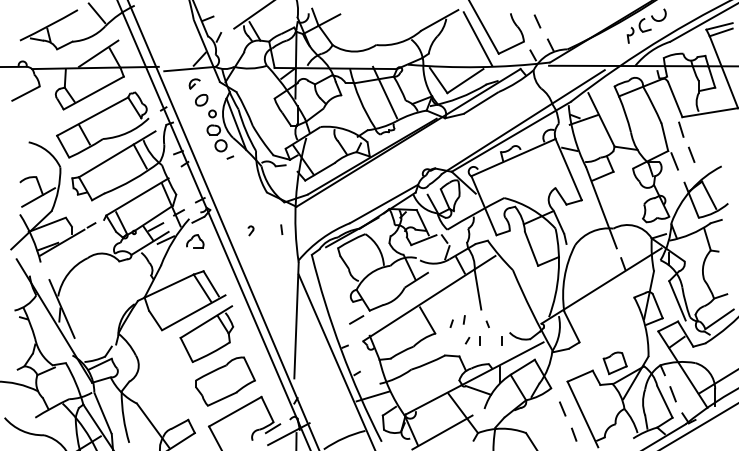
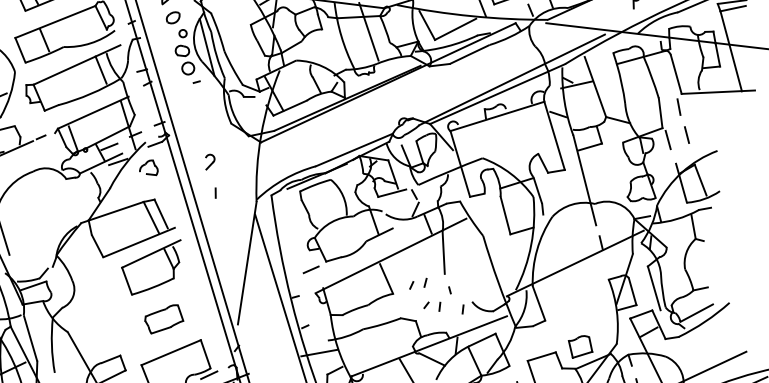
line: (281, 229) -> (215, 192), moved
part: (250, 230) -> (209, 162), size x1.6
part: (225, 381) -> (164, 319), size x0.6

